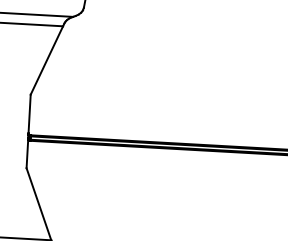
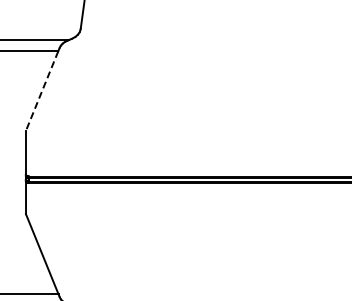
line: (47, 60) -> (42, 91), solid -> dashed

